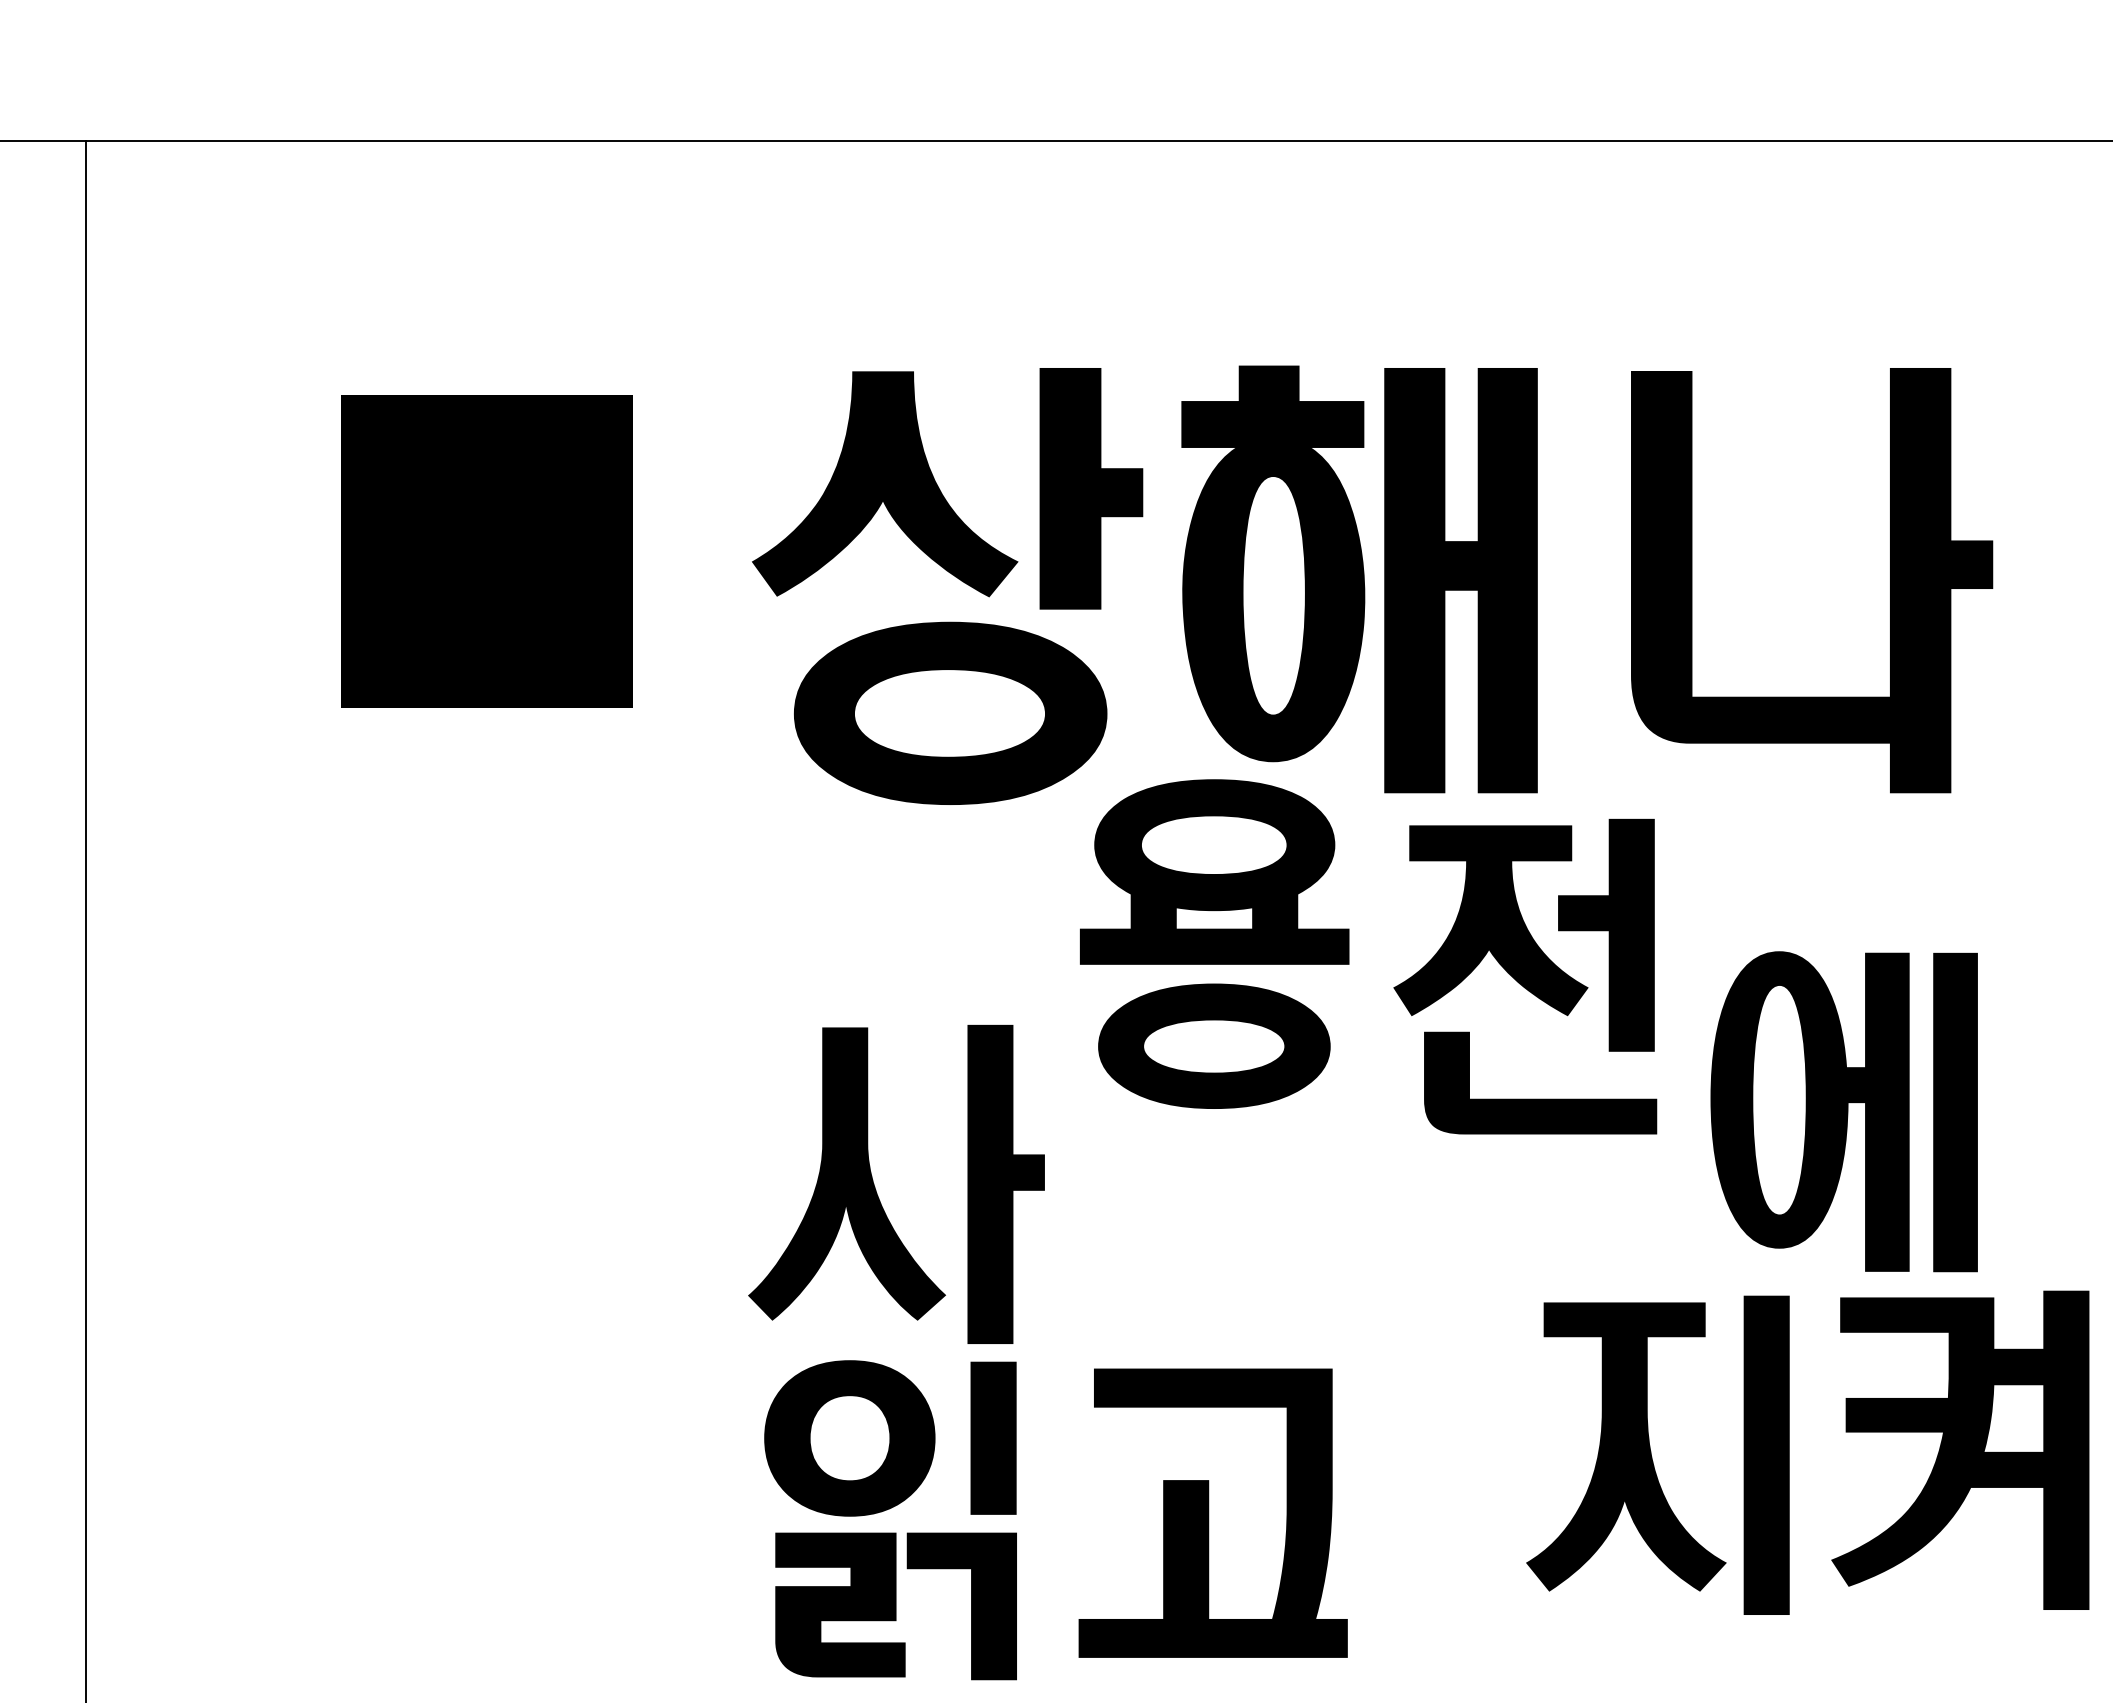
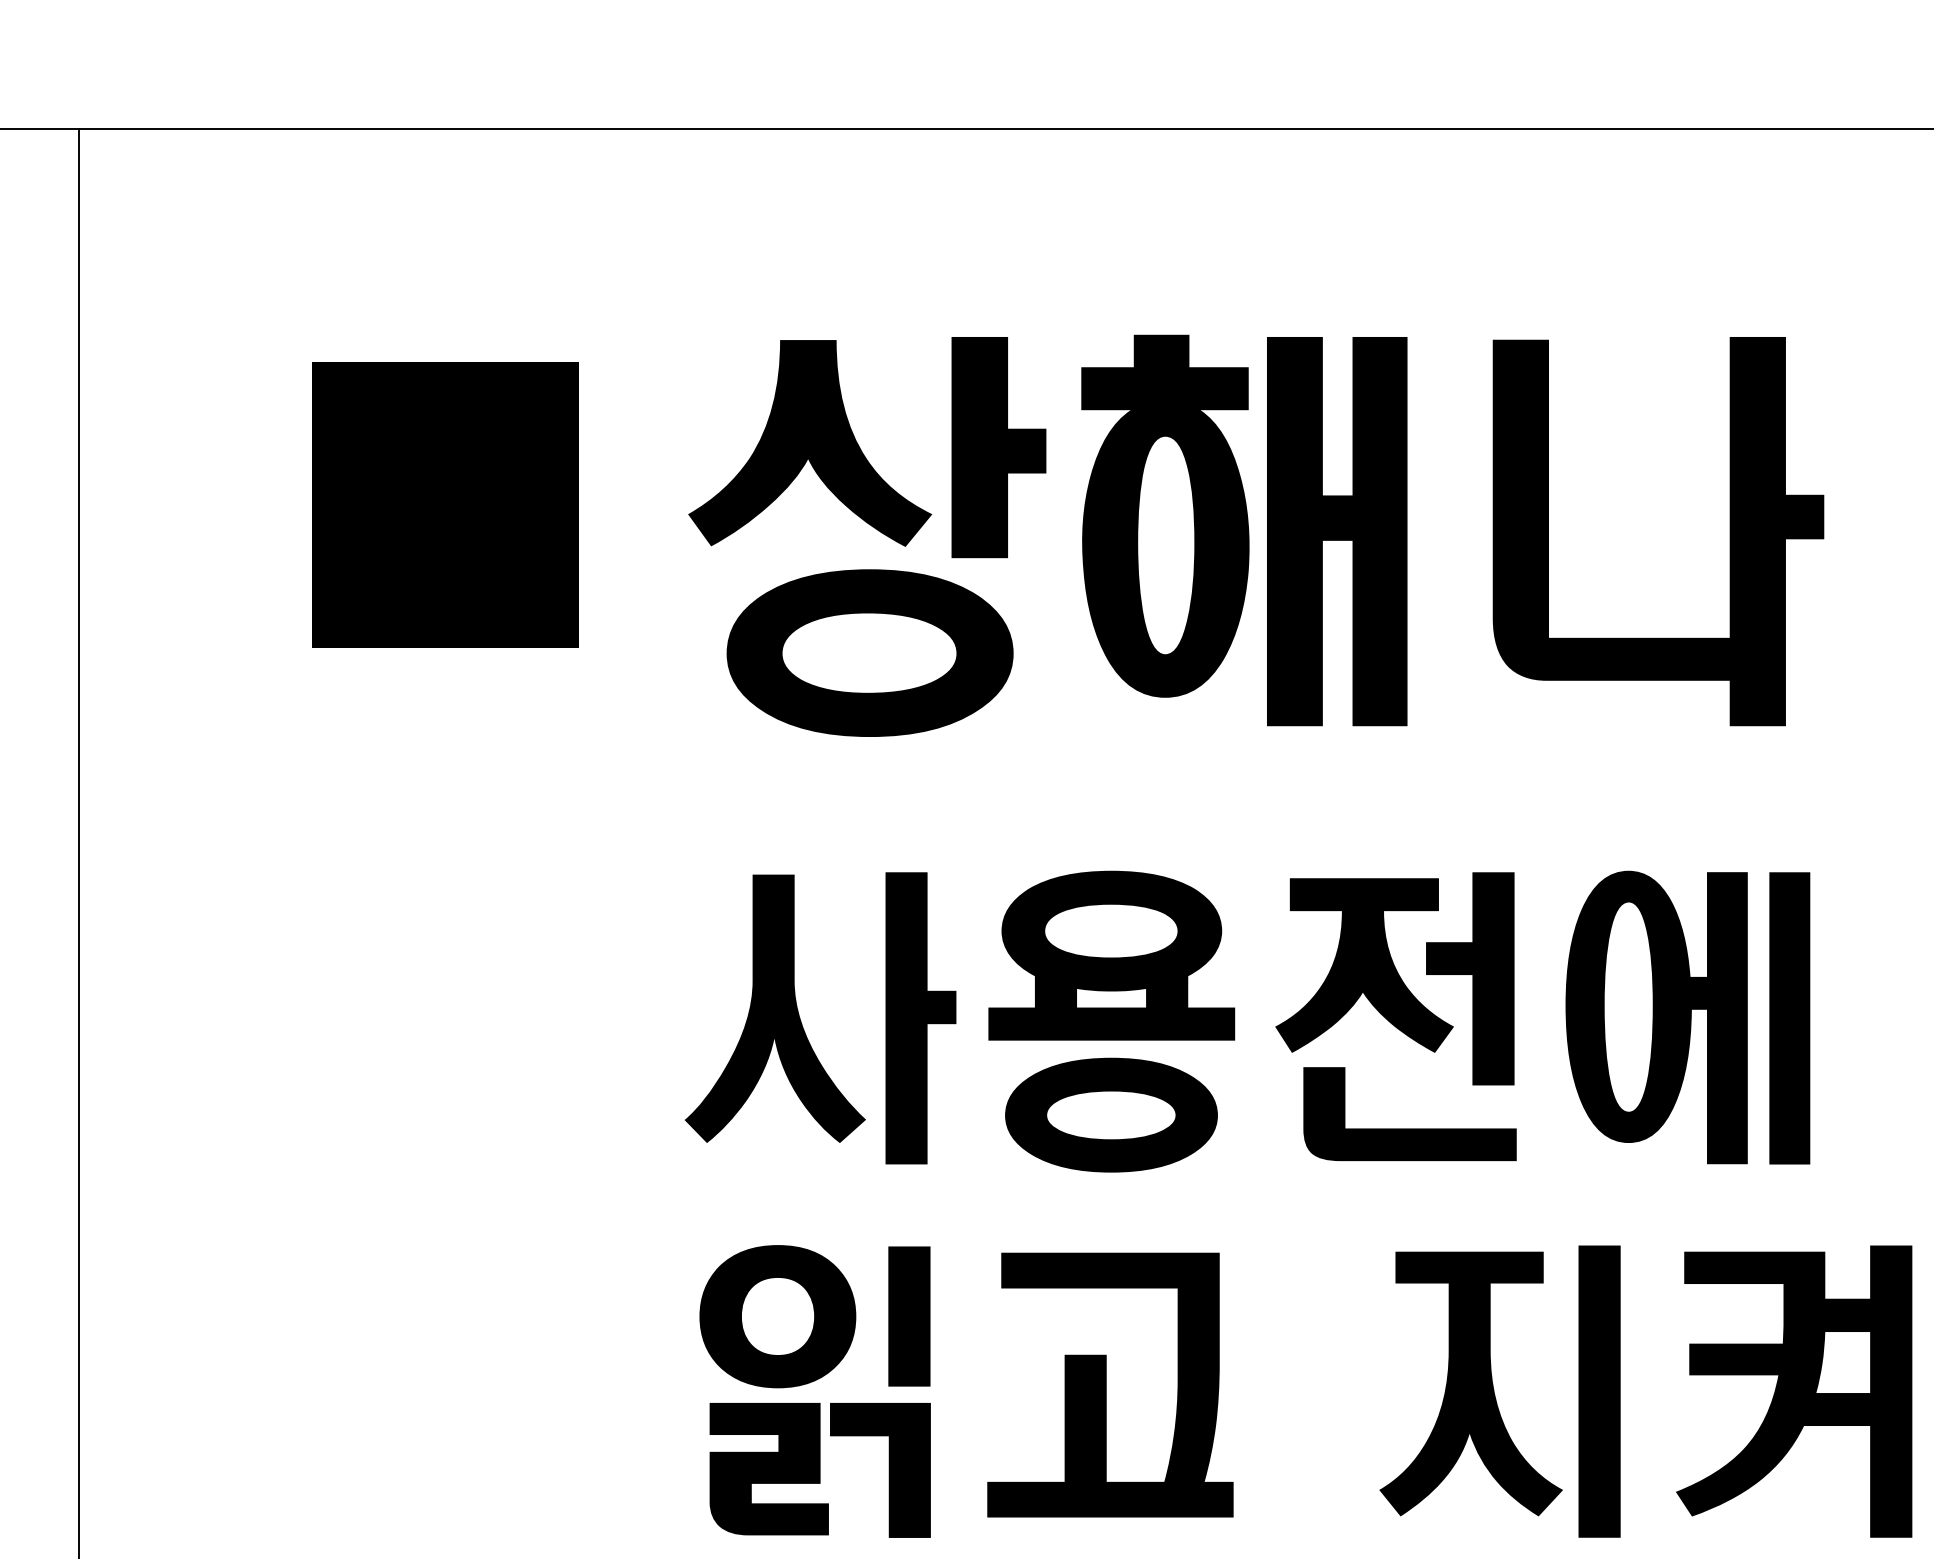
part: (1214, 943) -> (1111, 1021), moved
part: (1525, 976) -> (1396, 1016), moved
part: (876, 1190) -> (802, 1023), moved
part: (1960, 1449) -> (1794, 1390), moved
part: (1657, 1454) -> (1499, 1390), moved

